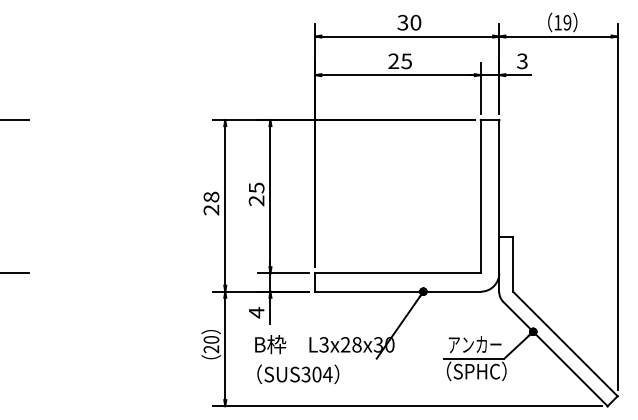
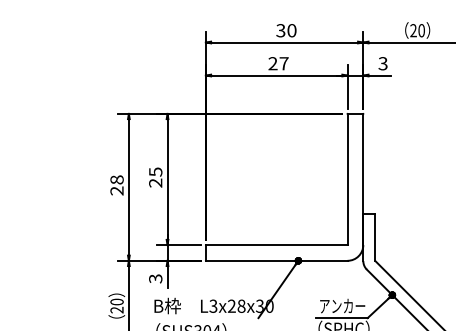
text: (562, 22) -> (417, 30), 19 -> 20
text: (406, 61) -> (283, 63), 25 -> 27
text: (256, 312) -> (155, 278), 4 -> 3

